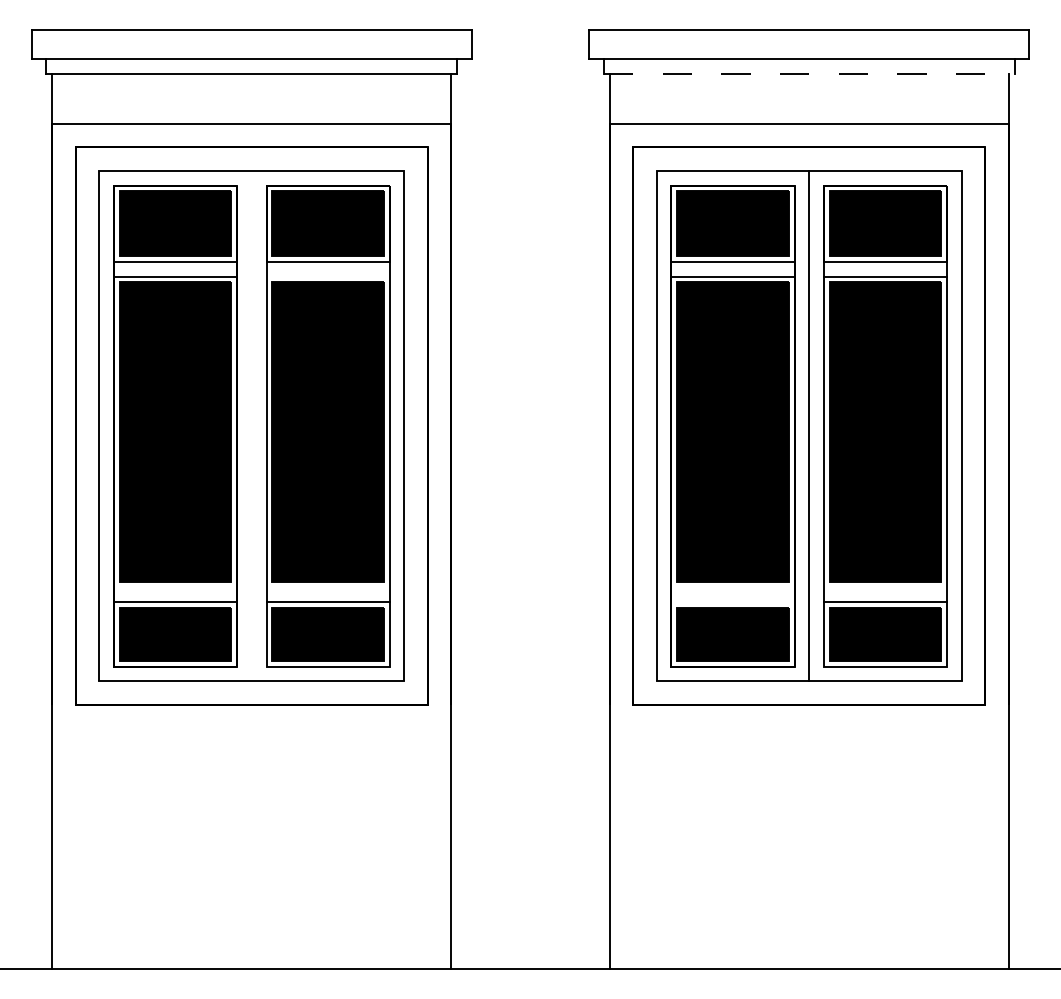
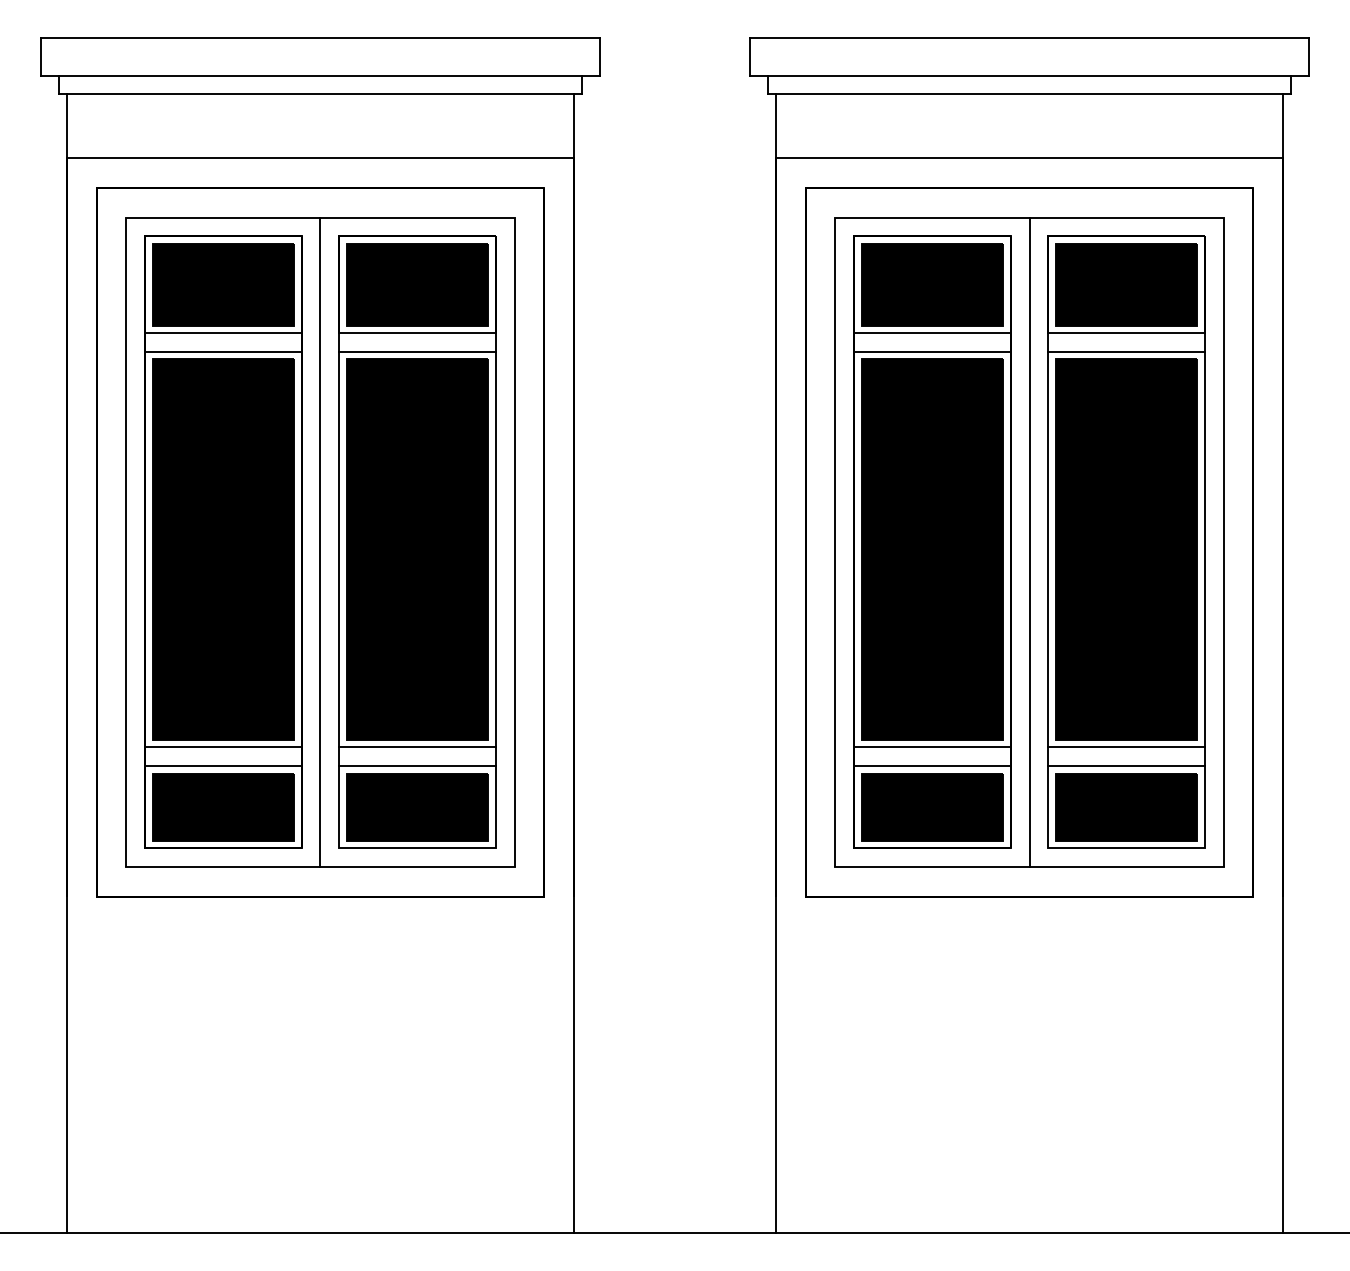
line: (809, 74) -> (1029, 94), dashed -> solid
line: (327, 276) -> (416, 351), added
line: (251, 425) -> (320, 541), added
line: (175, 587) -> (223, 747), added
line: (327, 587) -> (416, 747), added
line: (732, 587) -> (931, 747), added
line: (885, 587) -> (1126, 747), added
line: (732, 602) -> (931, 766), added

